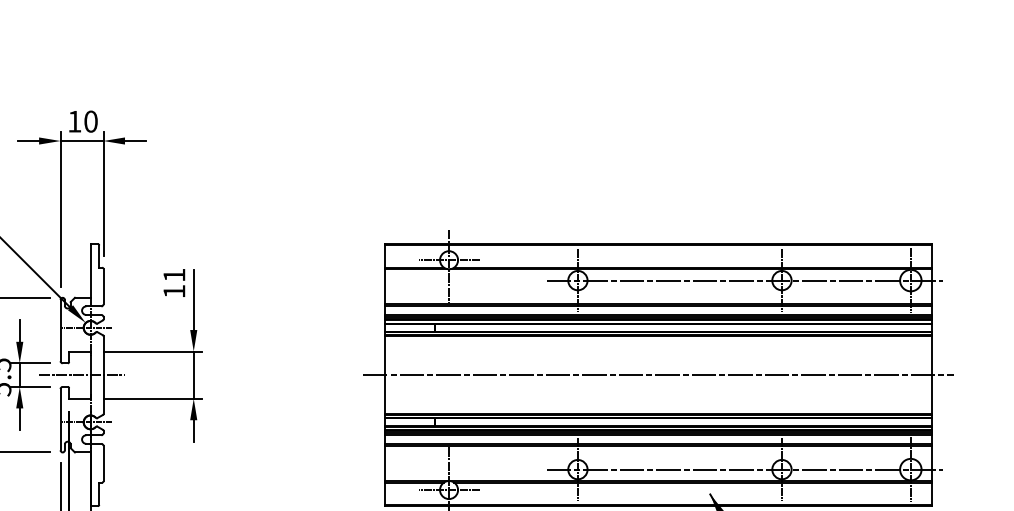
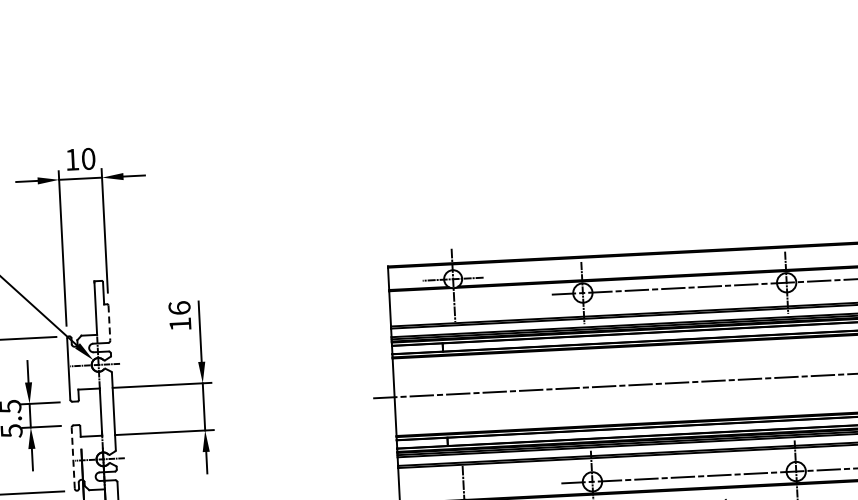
text: (174, 274) -> (179, 307), 11 -> 16
line: (103, 286) -> (109, 322), solid -> dashed
line: (82, 375) -> (92, 412), removed
line: (60, 419) -> (73, 457), solid -> dashed

